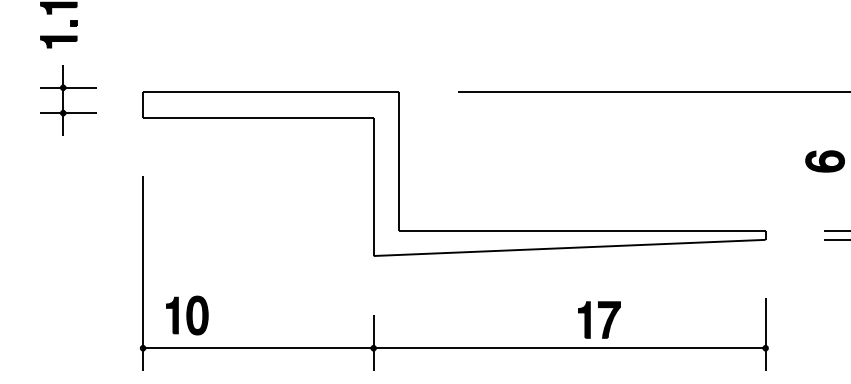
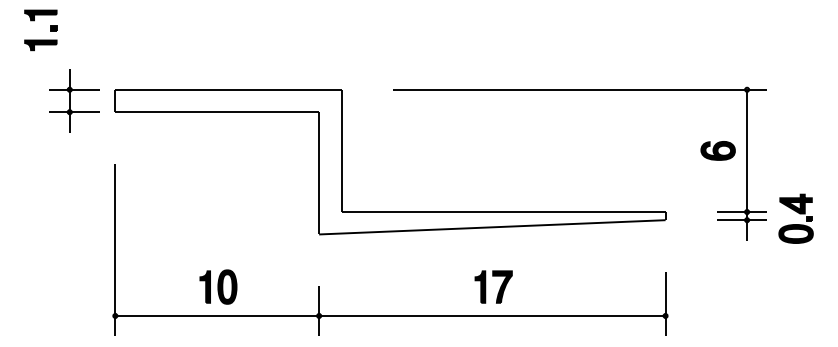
part: (68, 99) -> (74, 100), moved
part: (187, 314) -> (218, 286), moved
part: (606, 321) -> (499, 288), moved

